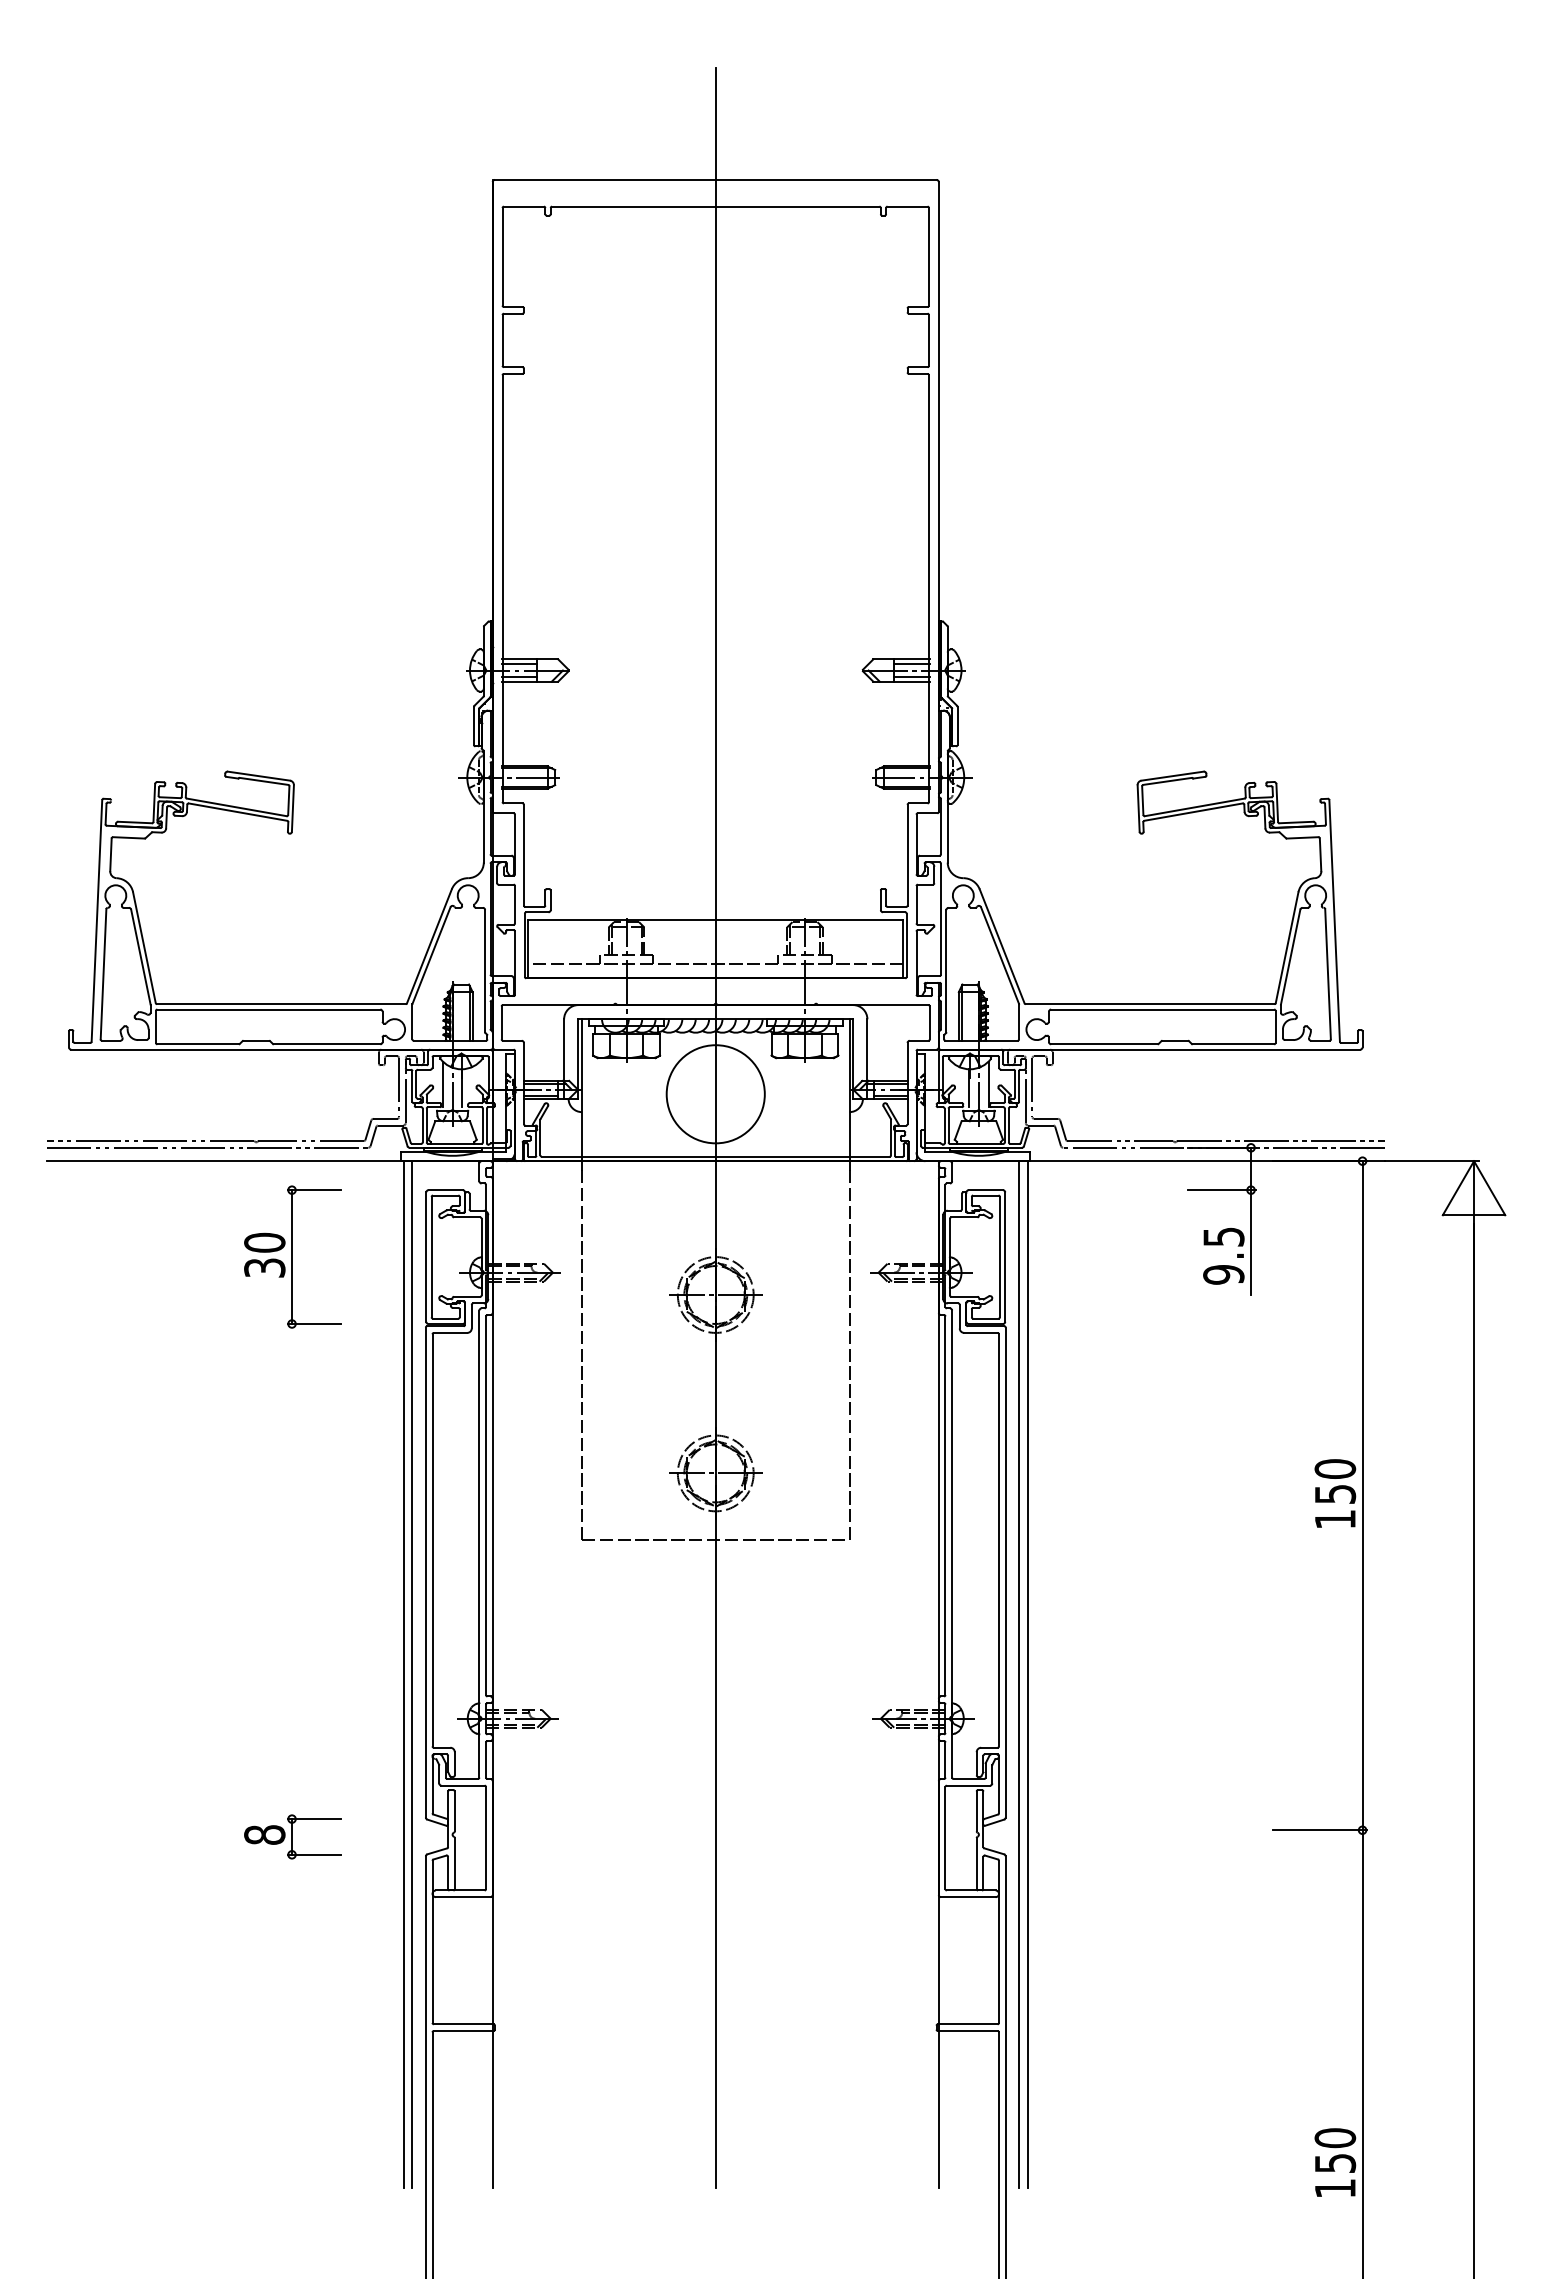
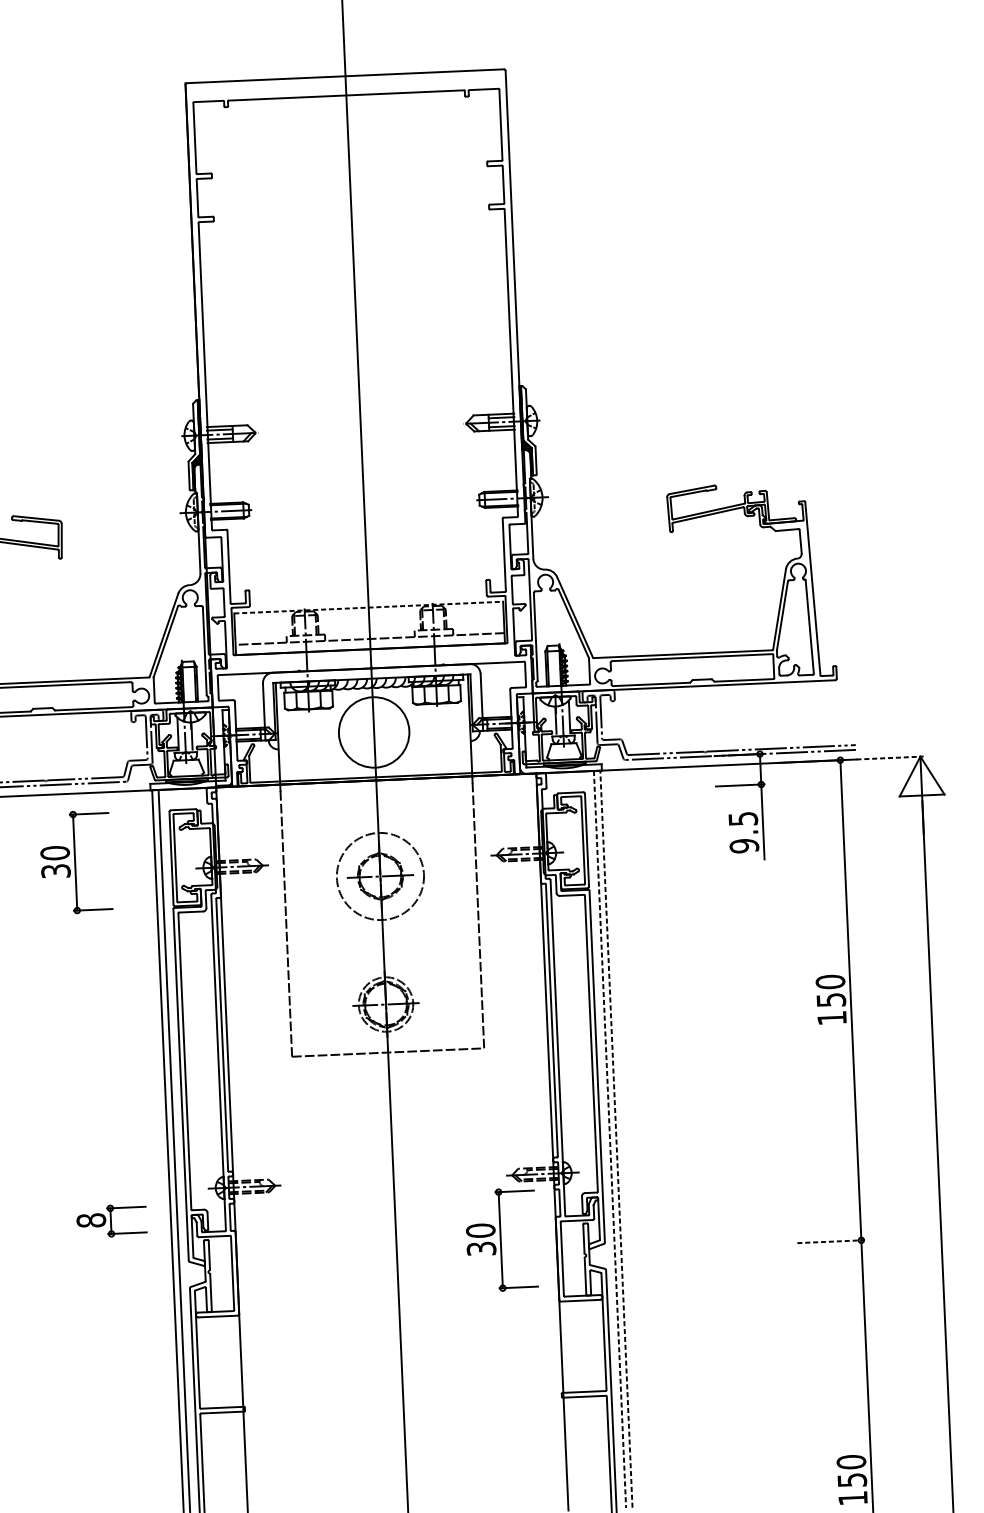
line: (716, 920) -> (369, 607), solid -> dashed
line: (1431, 1161) -> (889, 758), solid -> dashed
circle: (715, 1294) -> (380, 876), size x1.6
line: (1019, 1674) -> (610, 1139), solid -> dashed
line: (1028, 1674) -> (616, 1139), solid -> dashed
part: (861, 1807) -> (501, 1239), added
line: (1320, 1830) -> (831, 1241), solid -> dashed
part: (292, 1836) -> (111, 1220), moved

